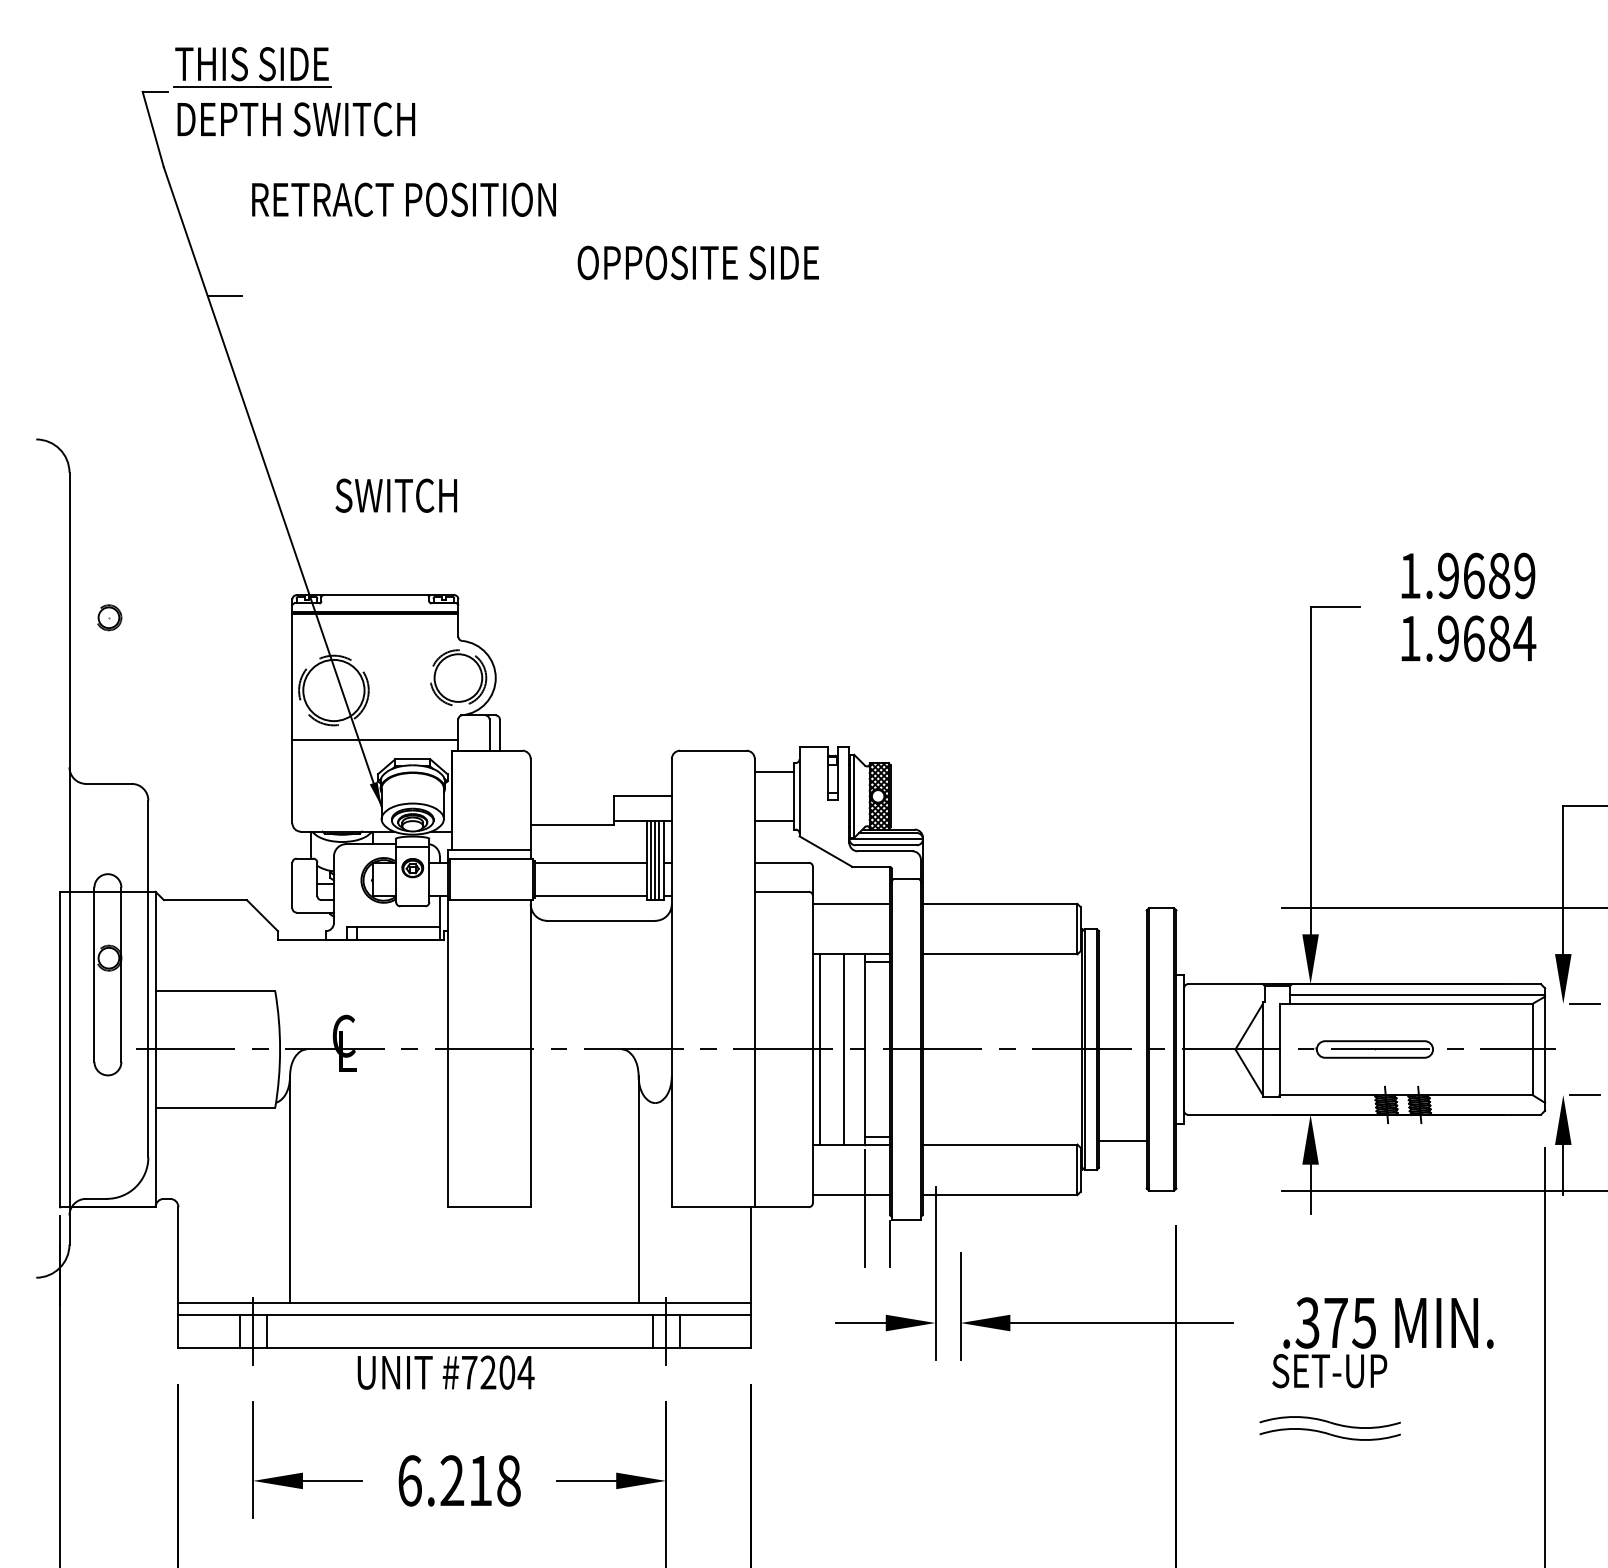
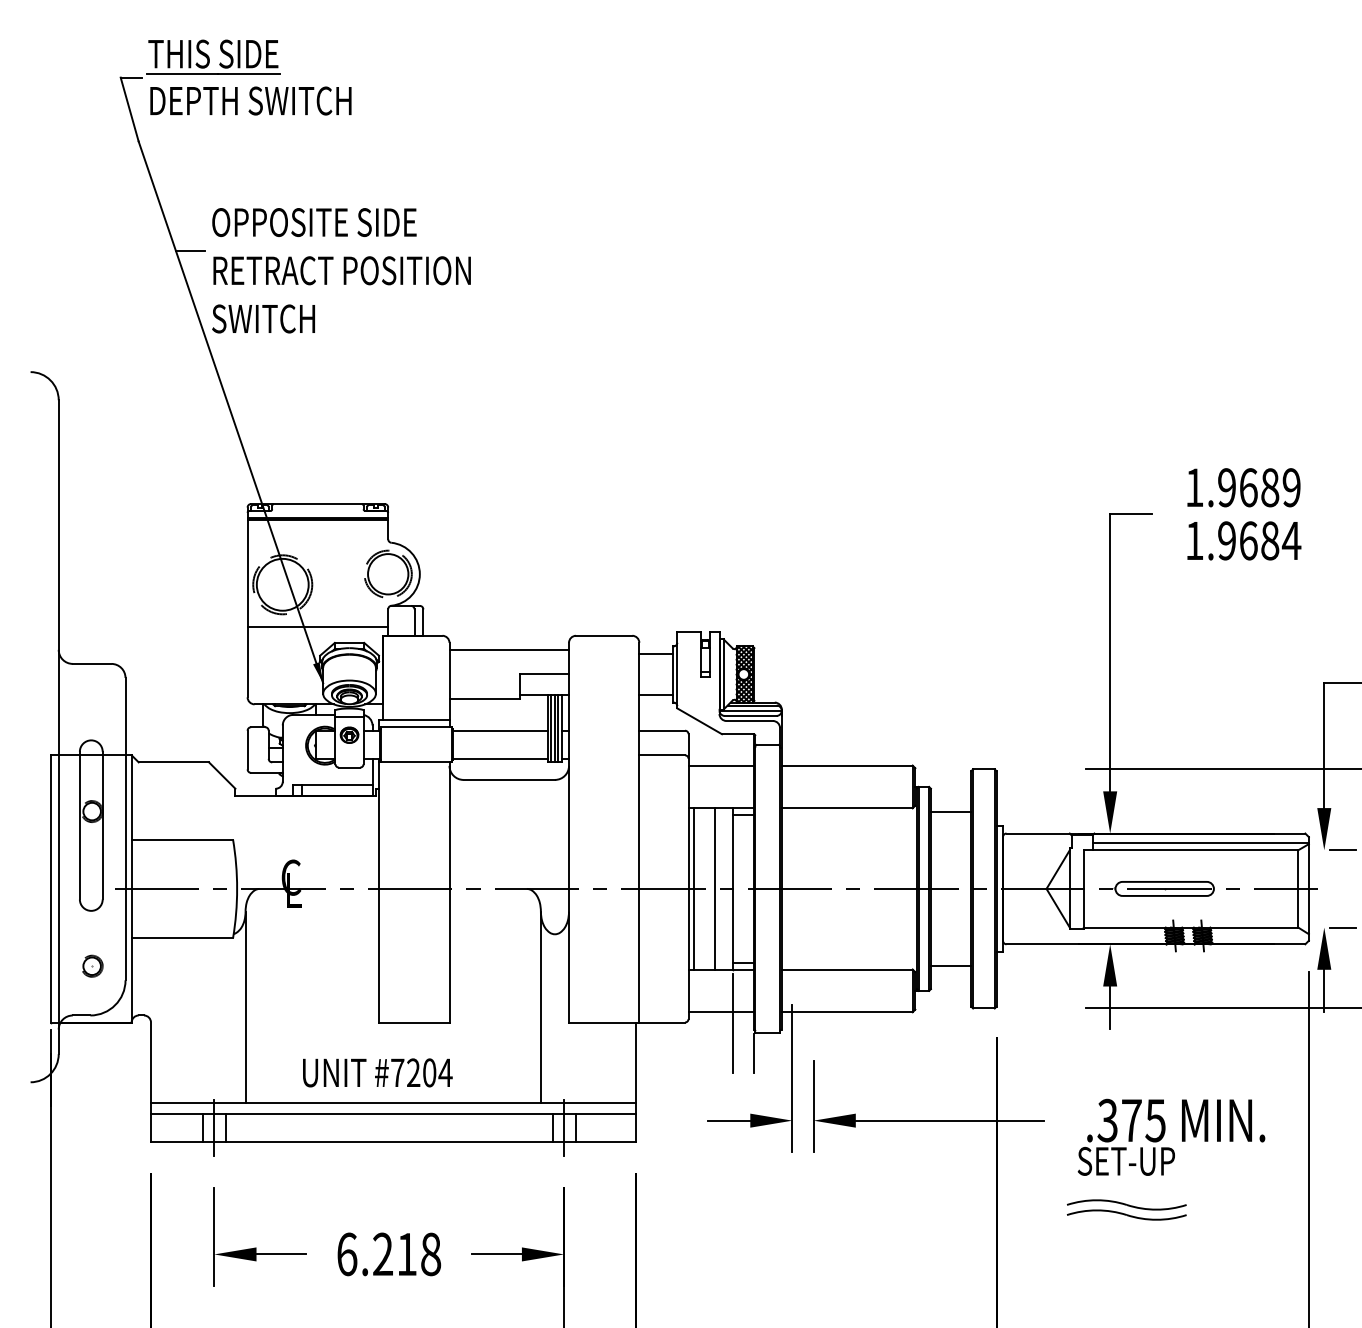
text: (403, 199) -> (341, 270), moved
text: (697, 262) -> (313, 222), moved
text: (395, 495) -> (262, 318), moved
part: (109, 617) -> (92, 966), moved
line: (600, 767) -> (508, 650), added
line: (1122, 958) -> (950, 811), added
text: (445, 1372) -> (377, 1072), moved

